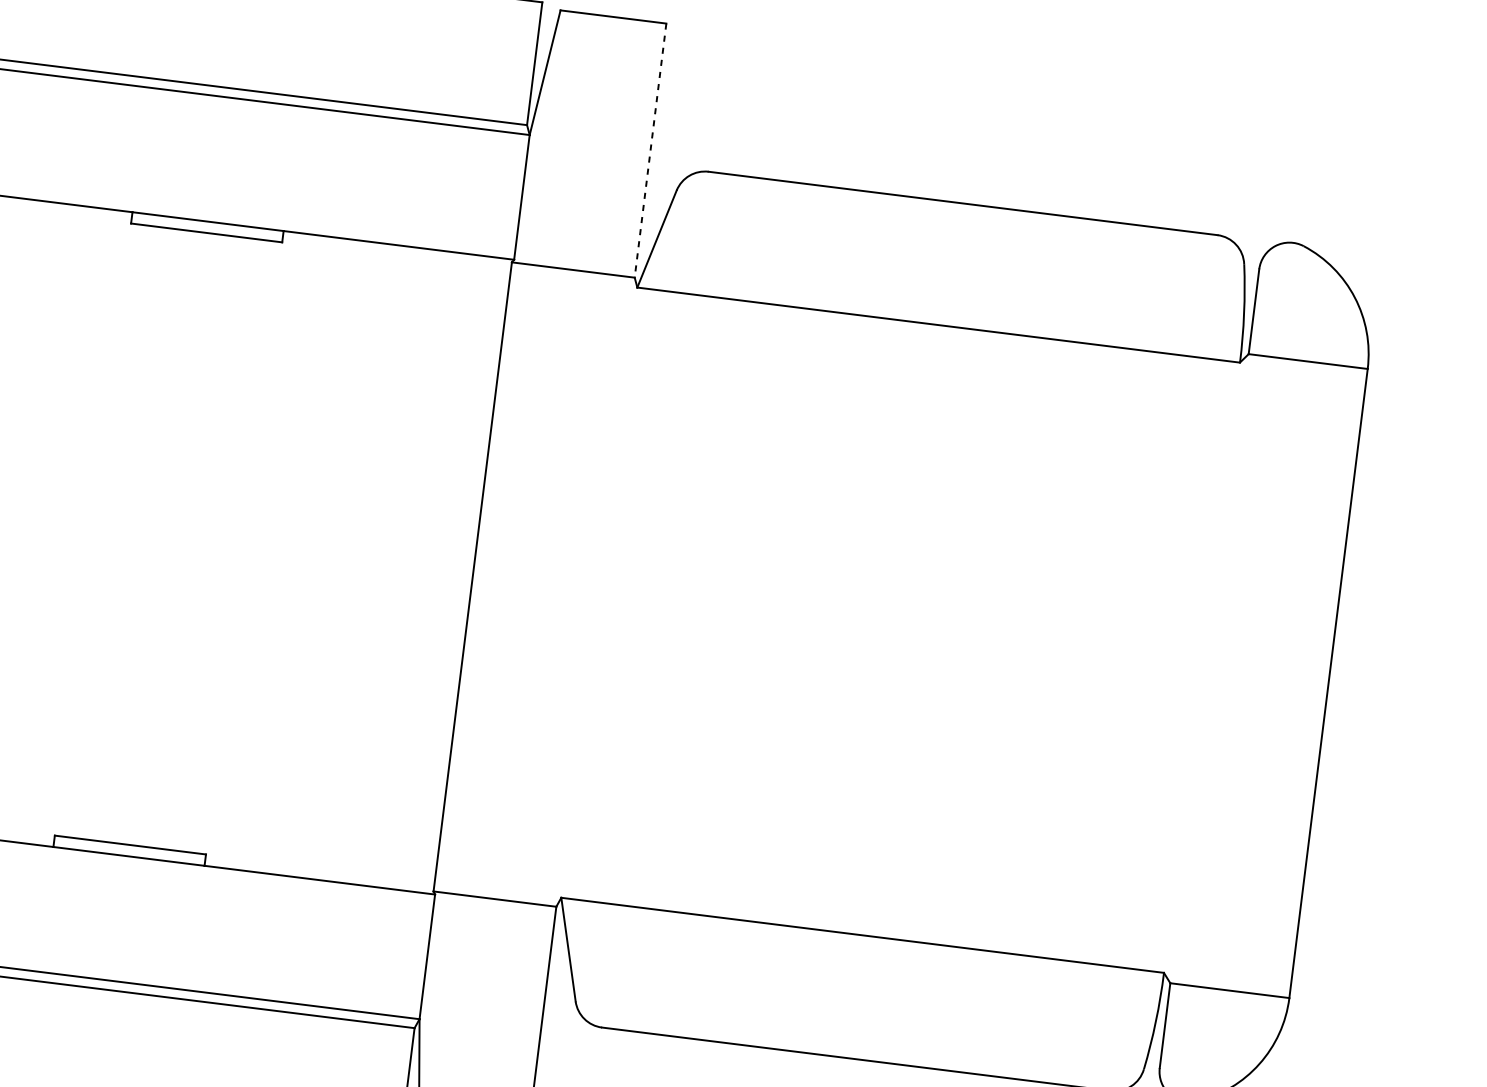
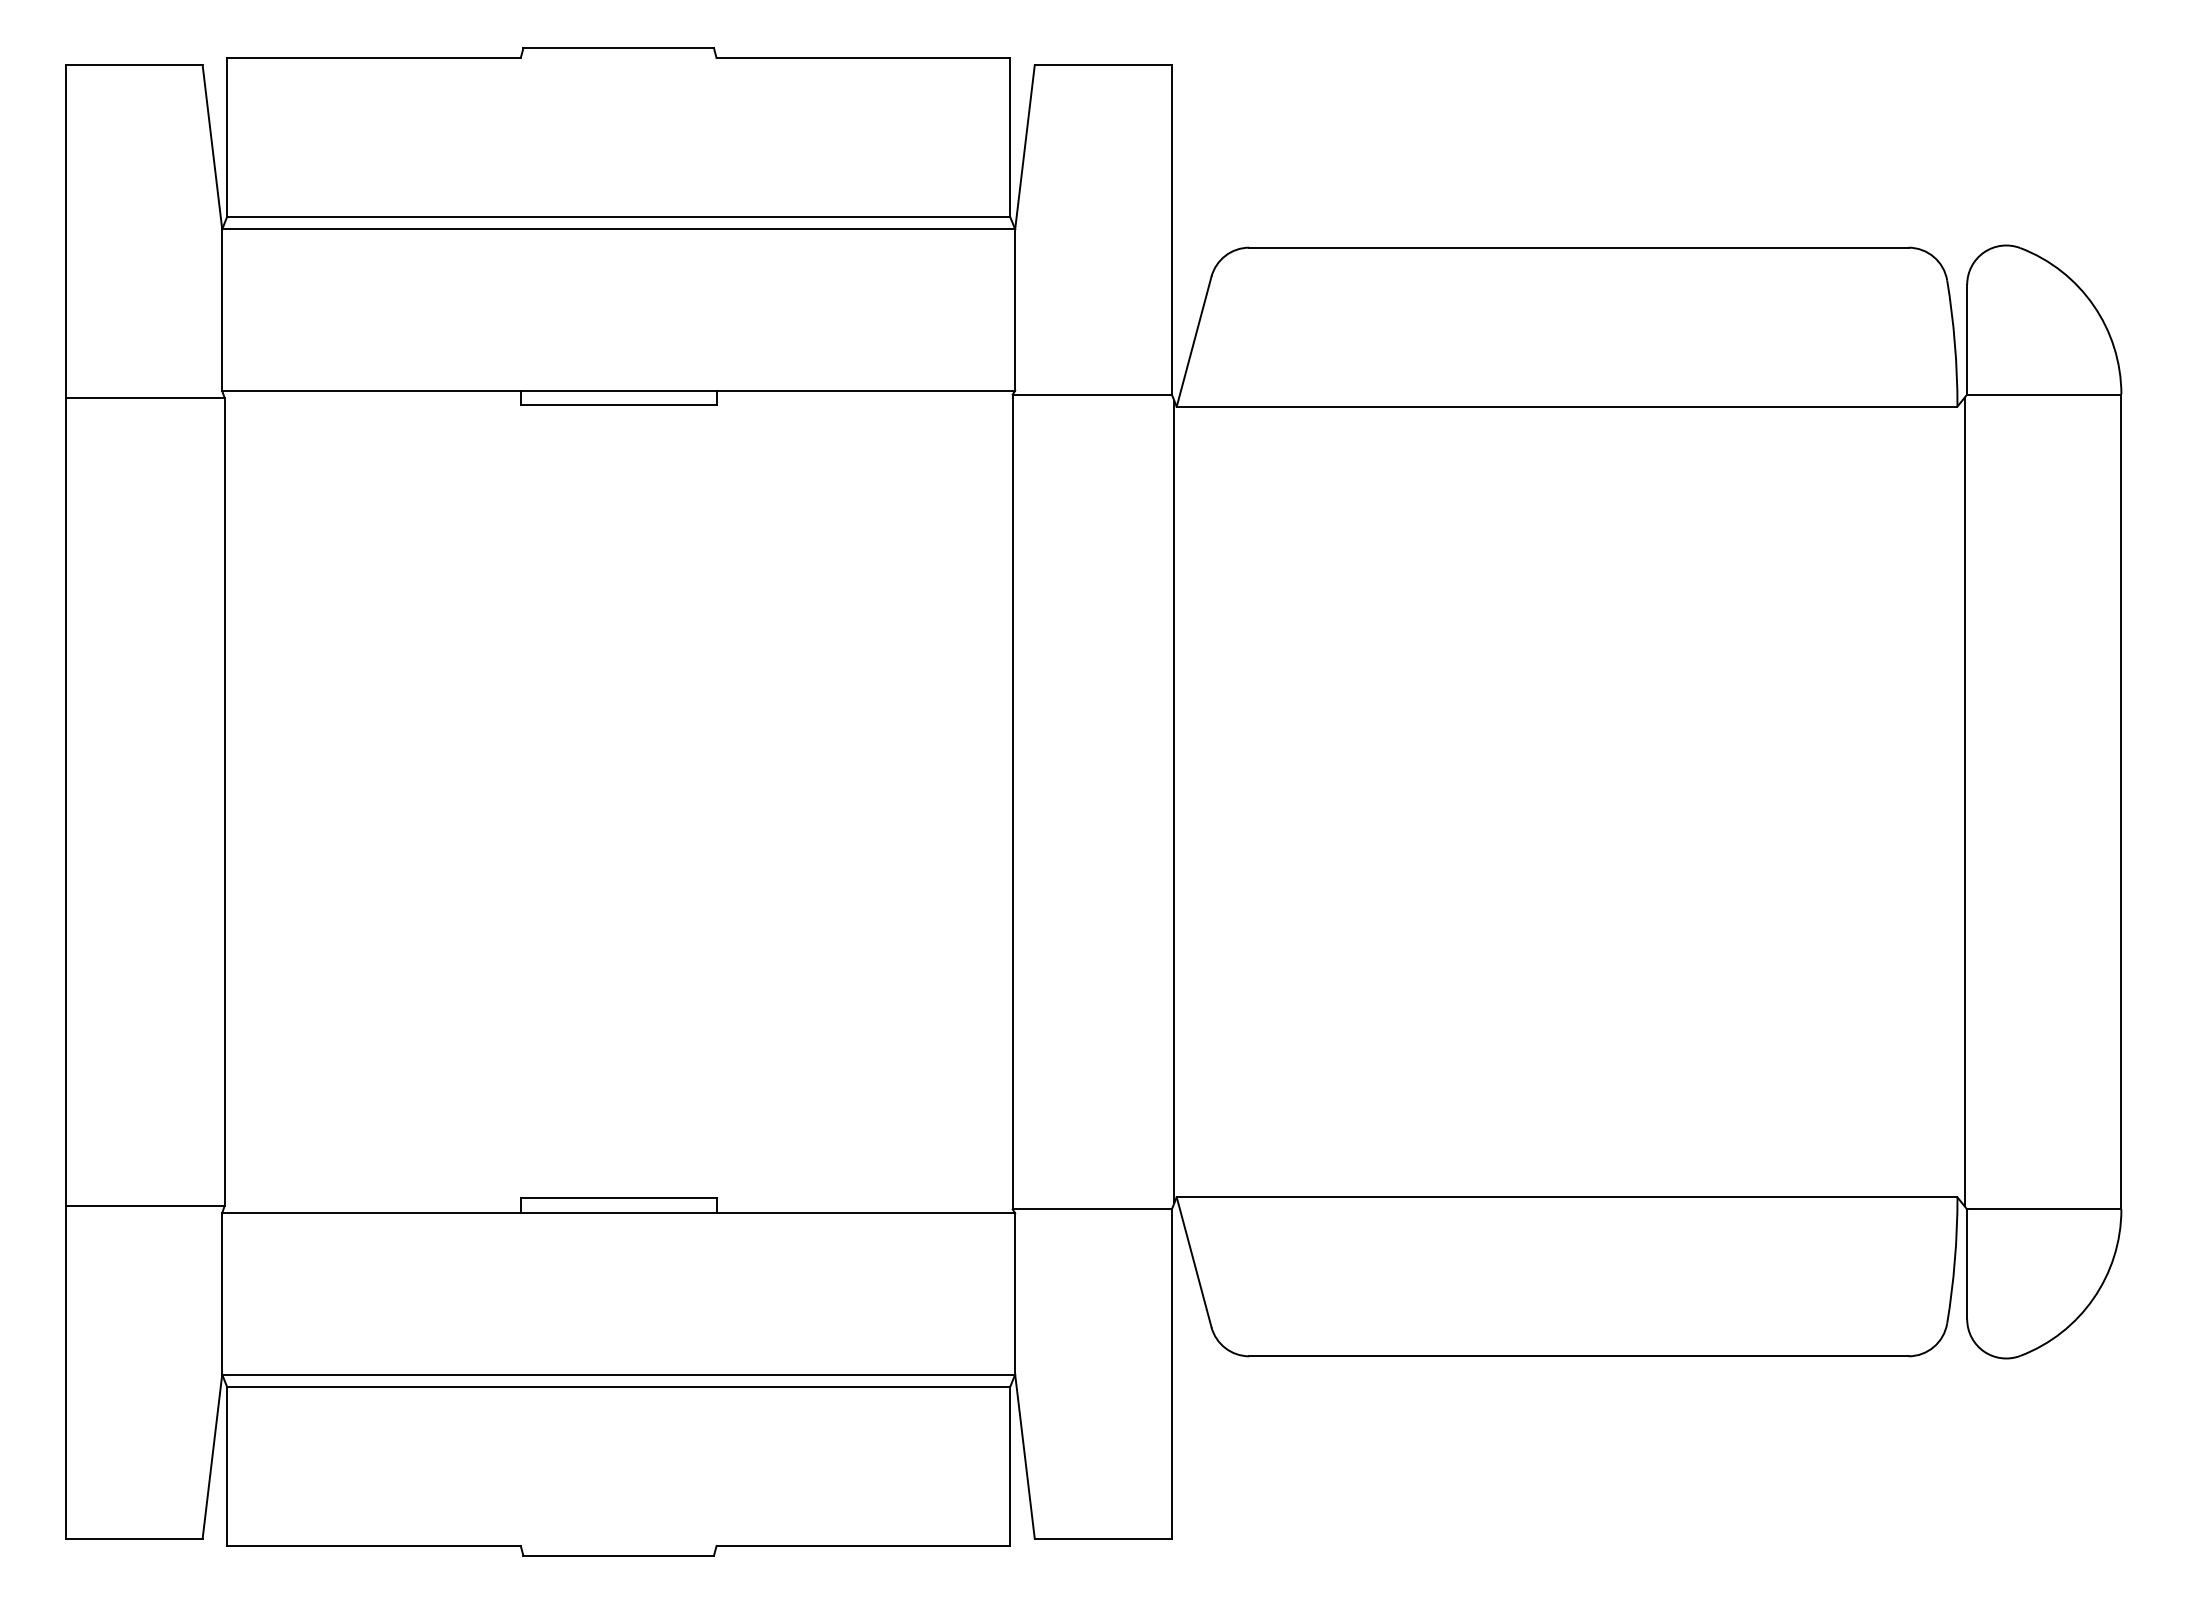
line: (650, 150) -> (1171, 229), dashed -> solid
line: (597, 592) -> (1174, 801), added
line: (1207, 668) -> (1964, 801), added

